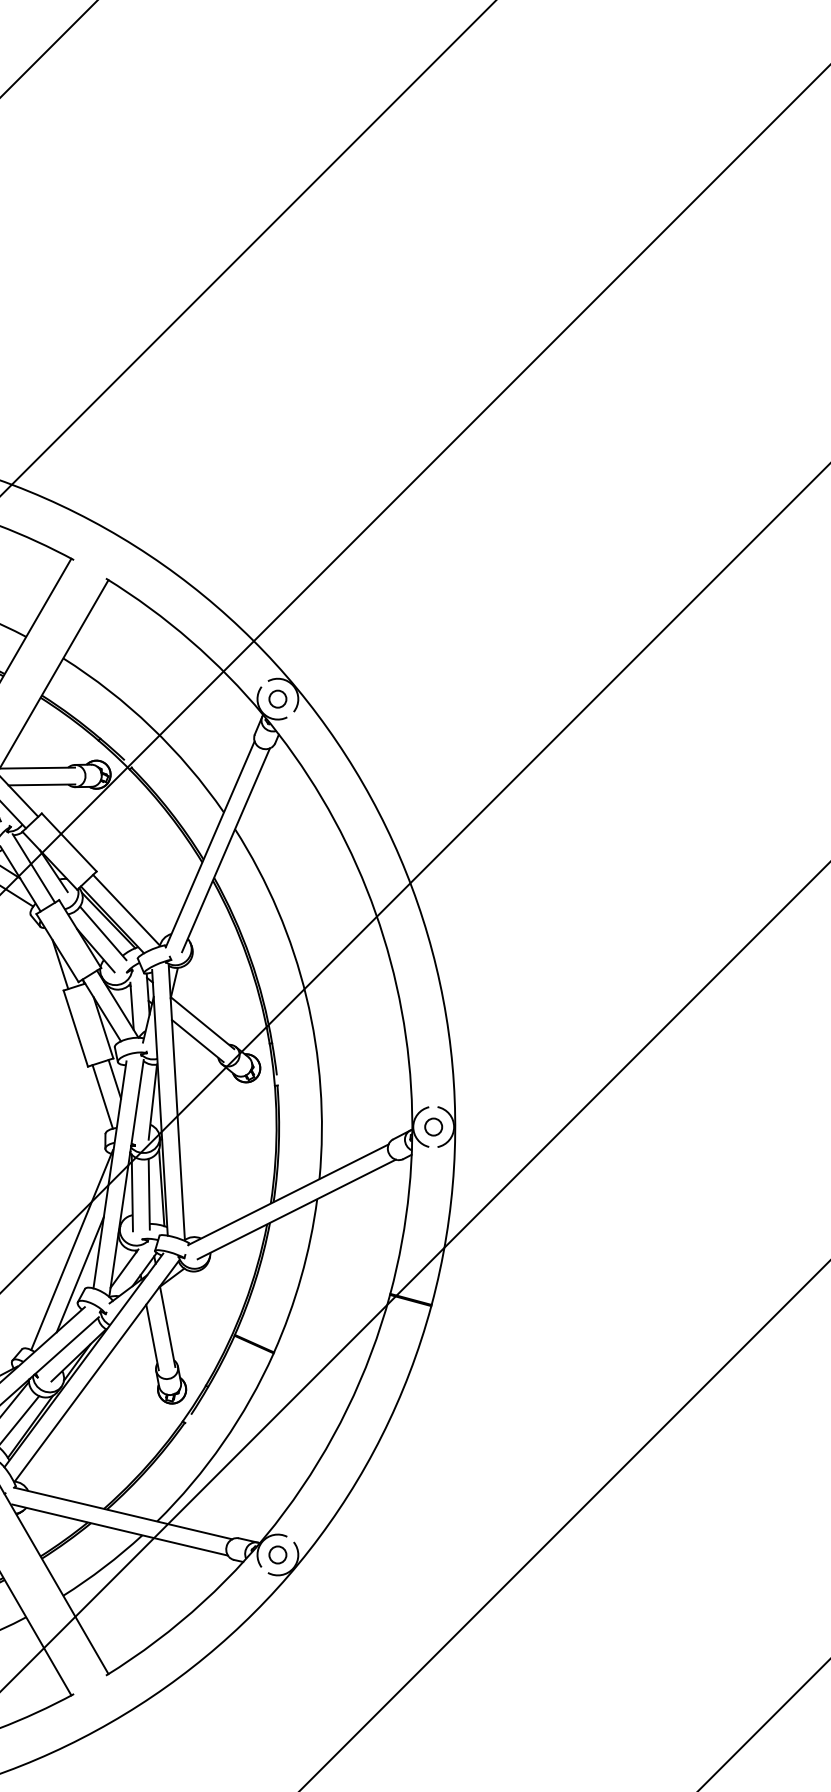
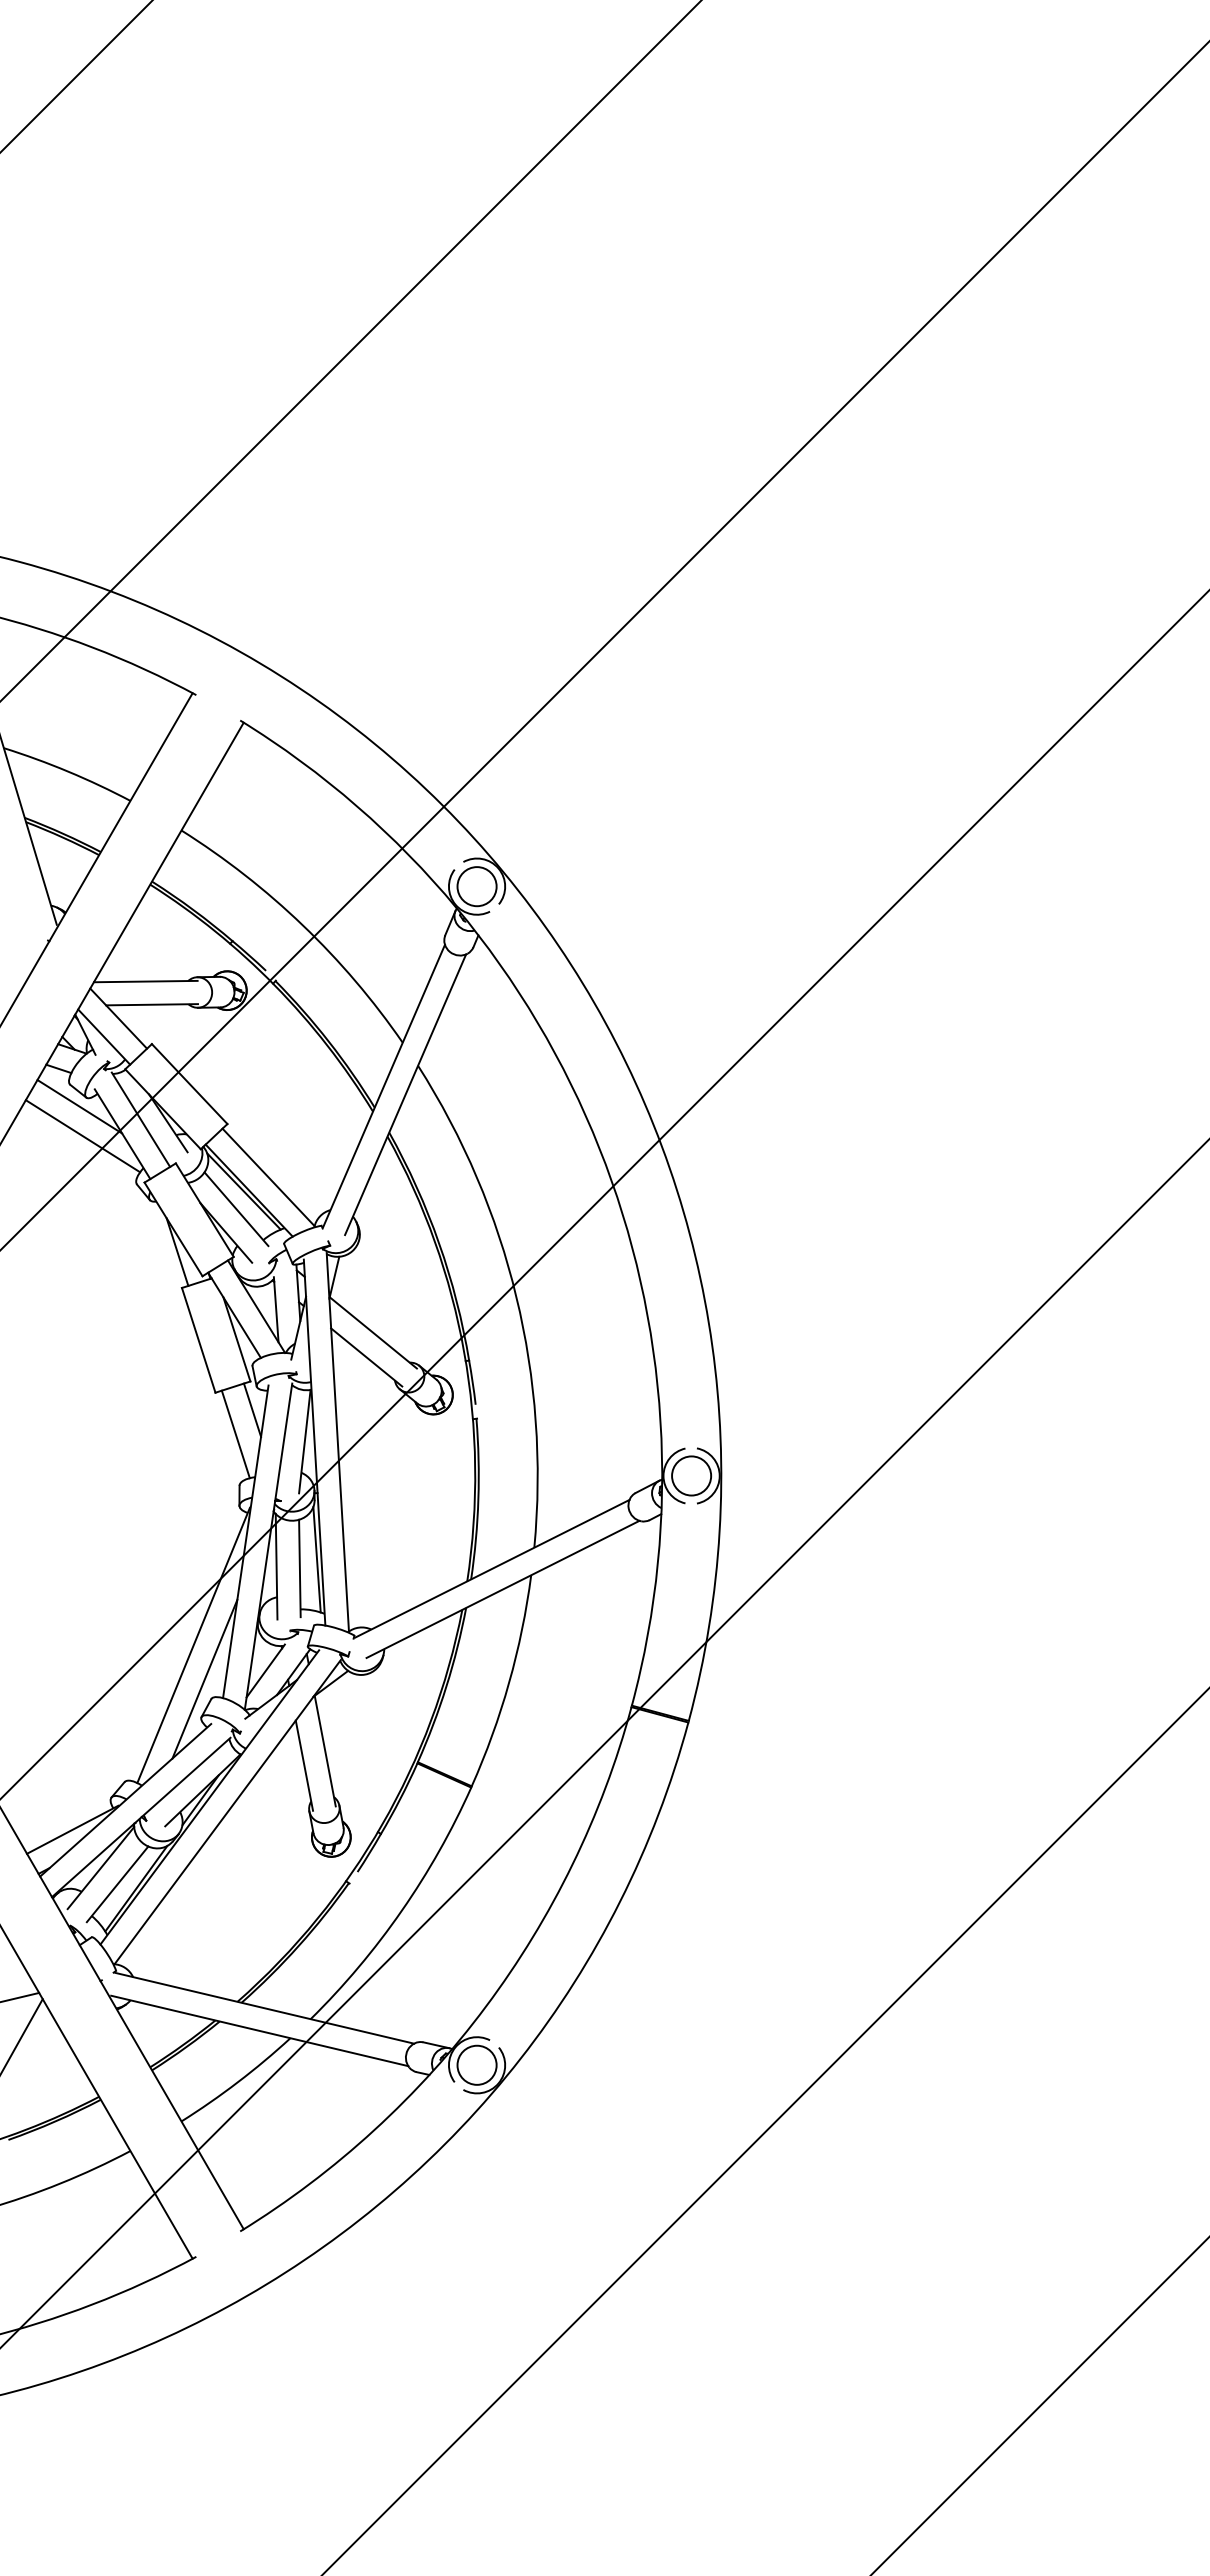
circle: (277, 699) -> (476, 886), size x1.67
circle: (433, 1126) -> (691, 1475), size x1.67
circle: (277, 1554) -> (476, 2064), size x1.67

